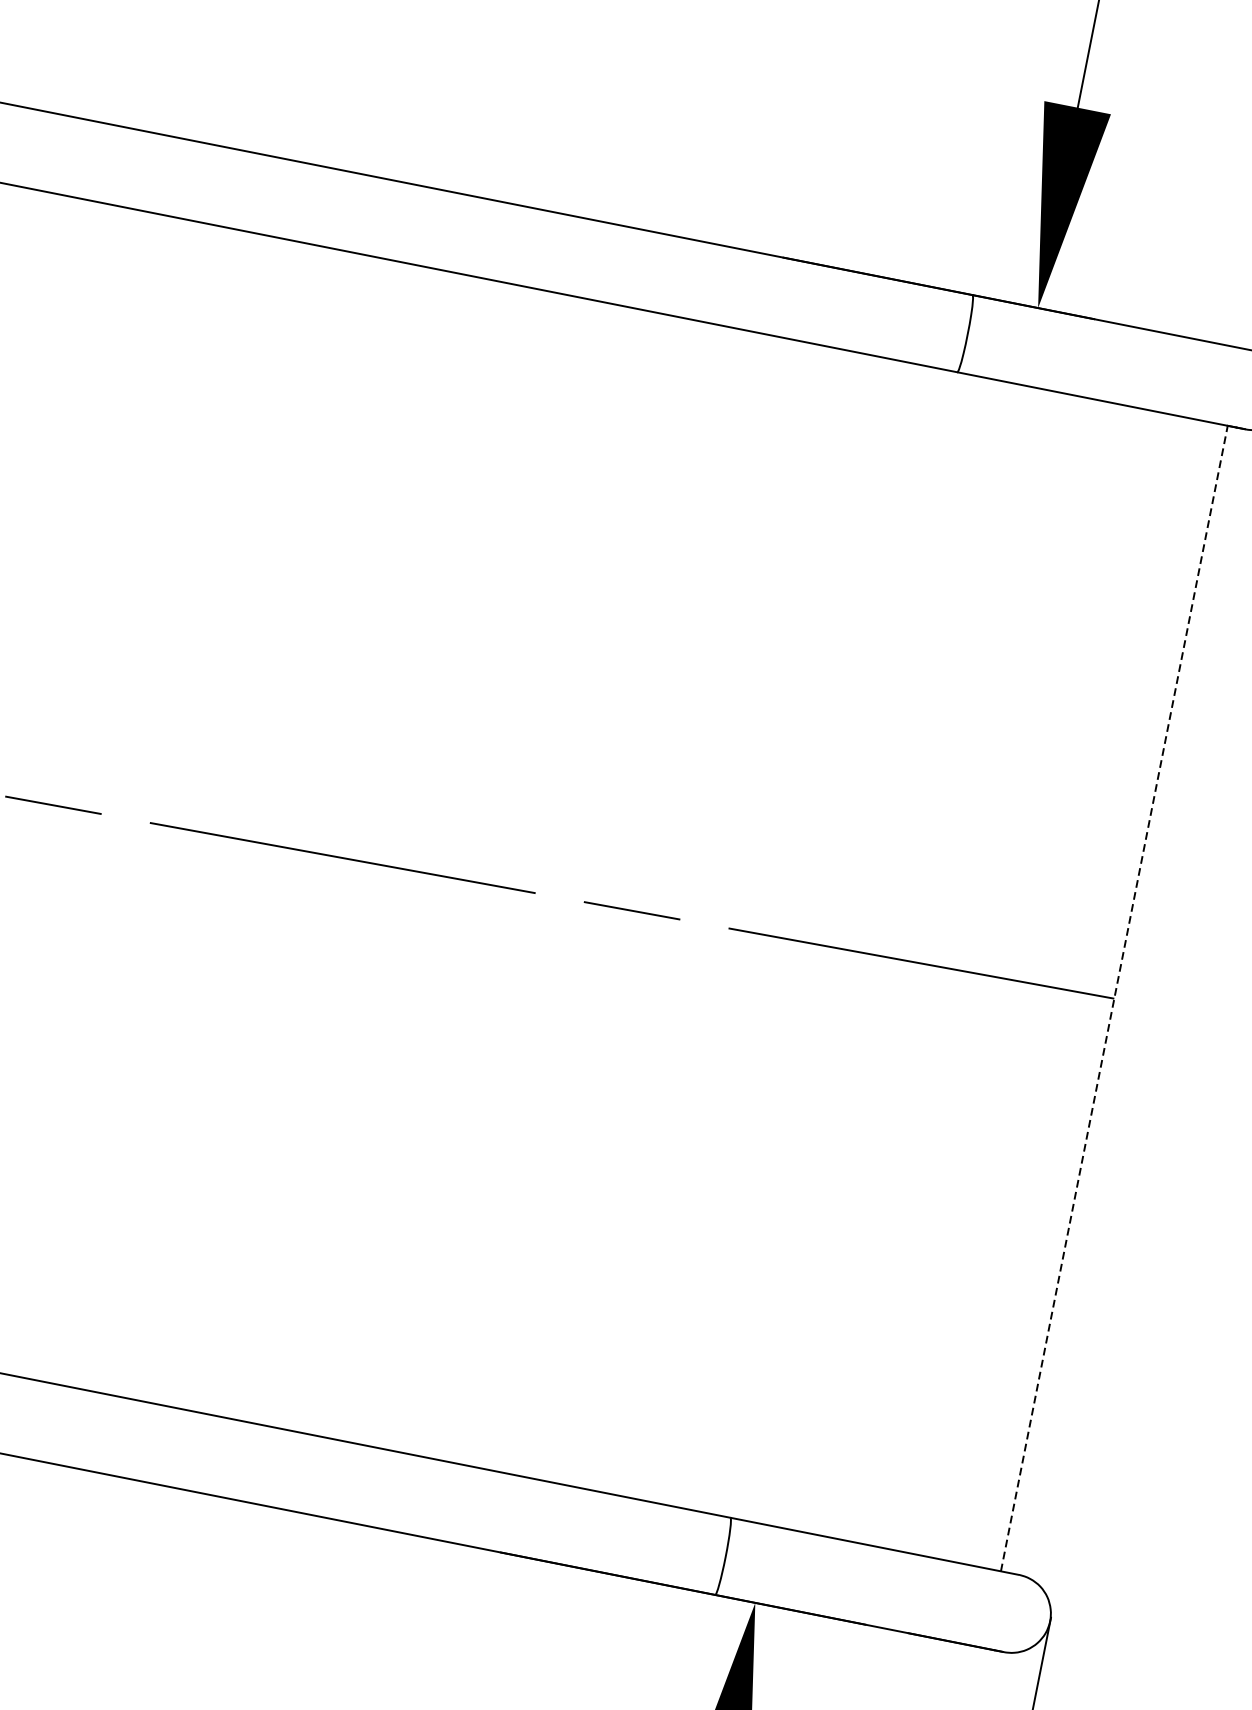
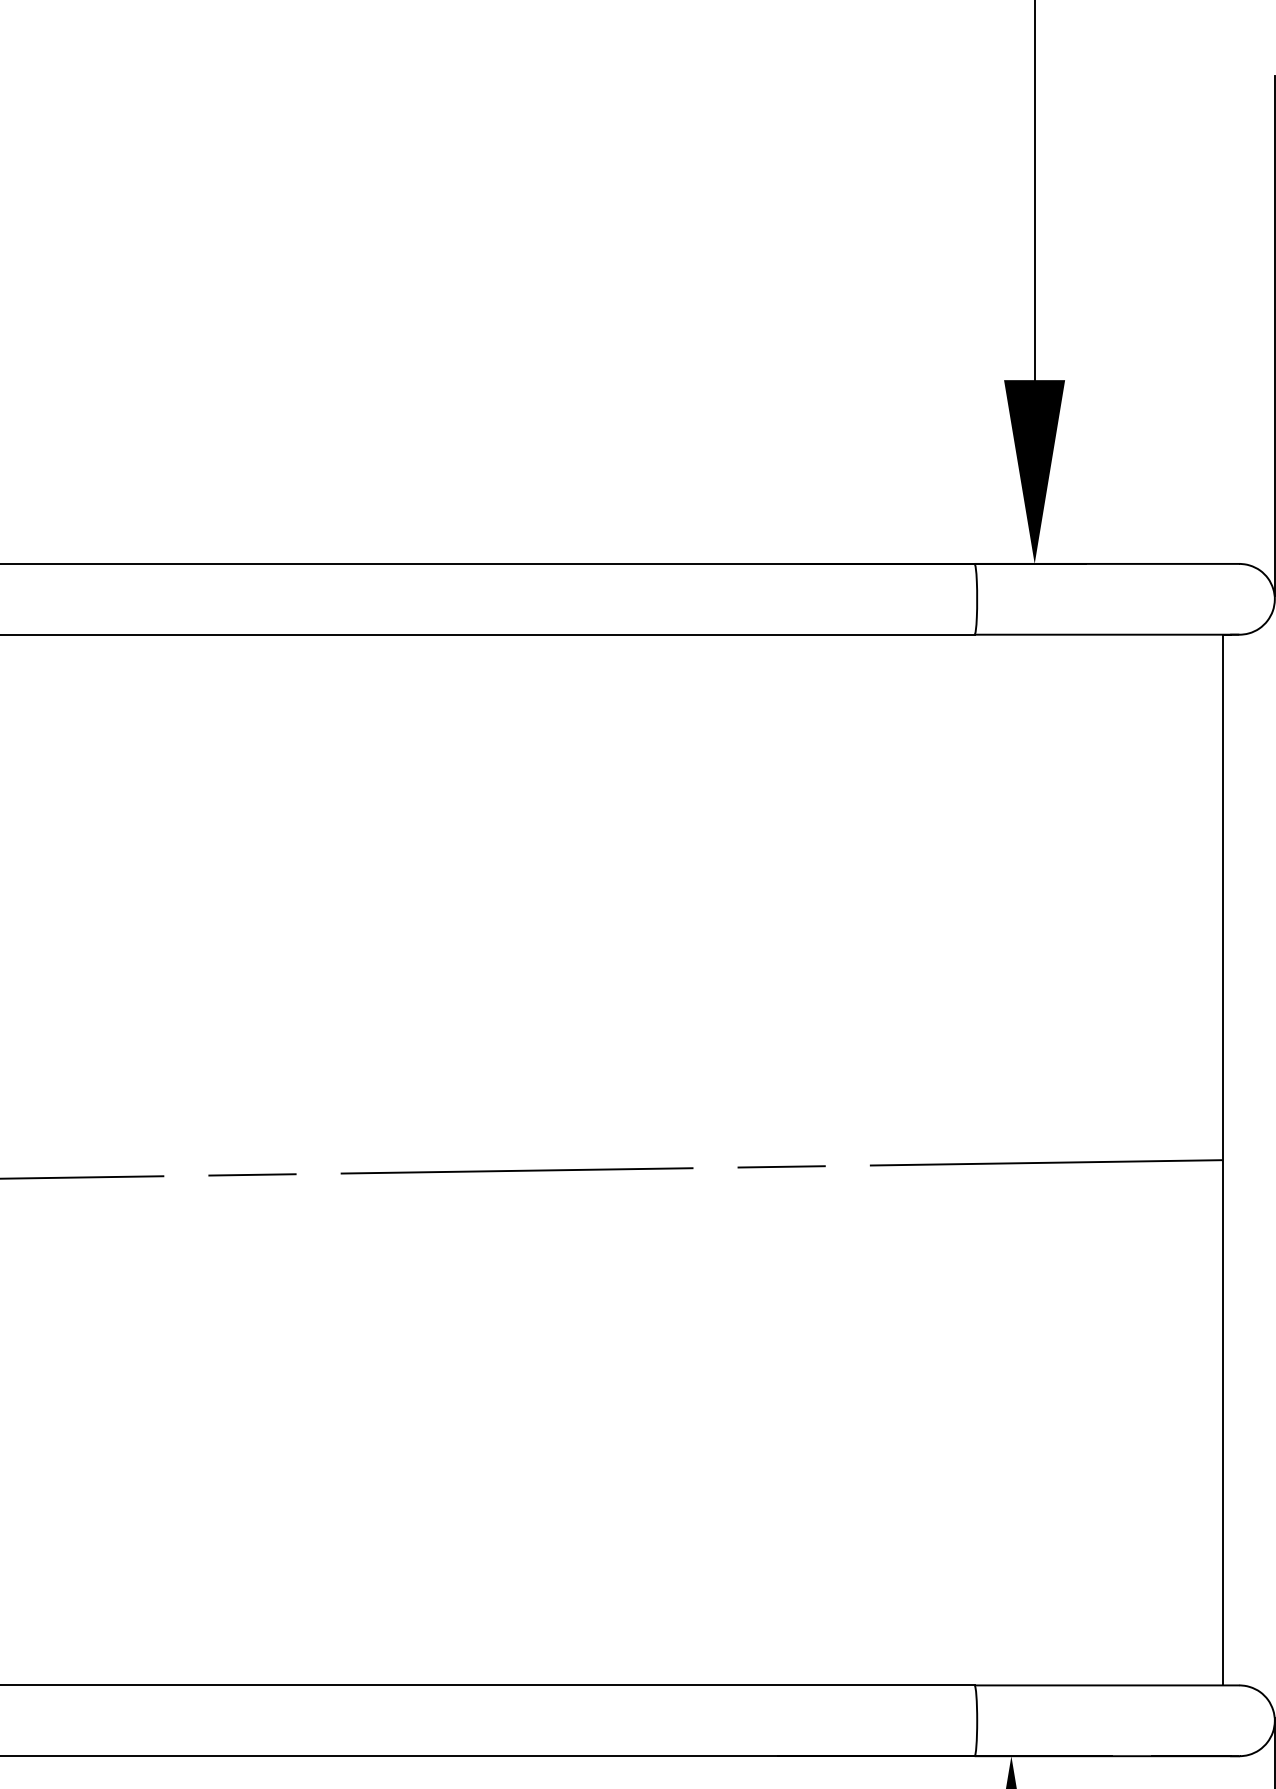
line: (1114, 997) -> (1222, 1159), dashed -> solid

